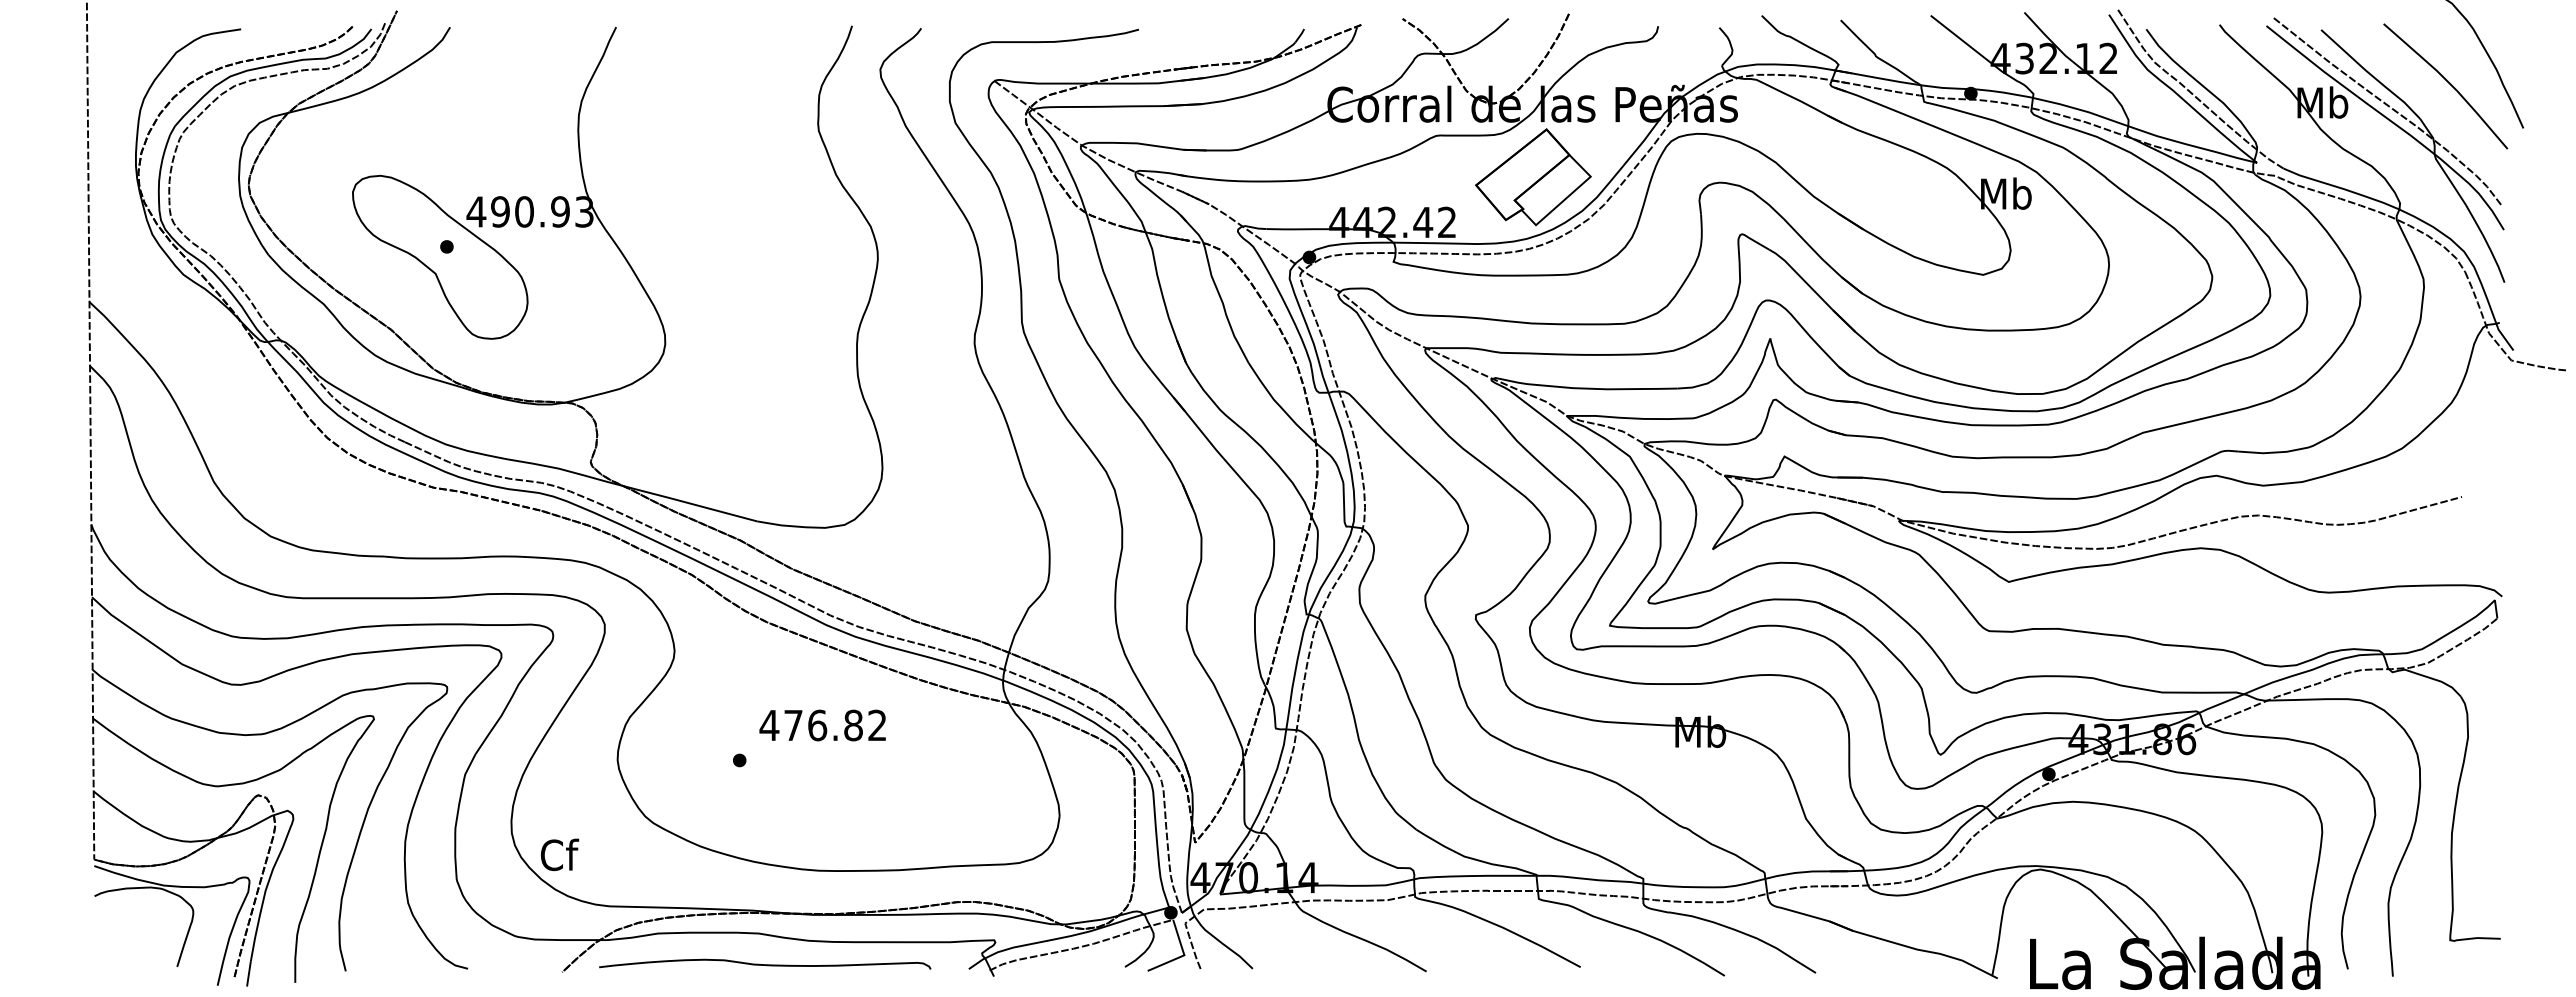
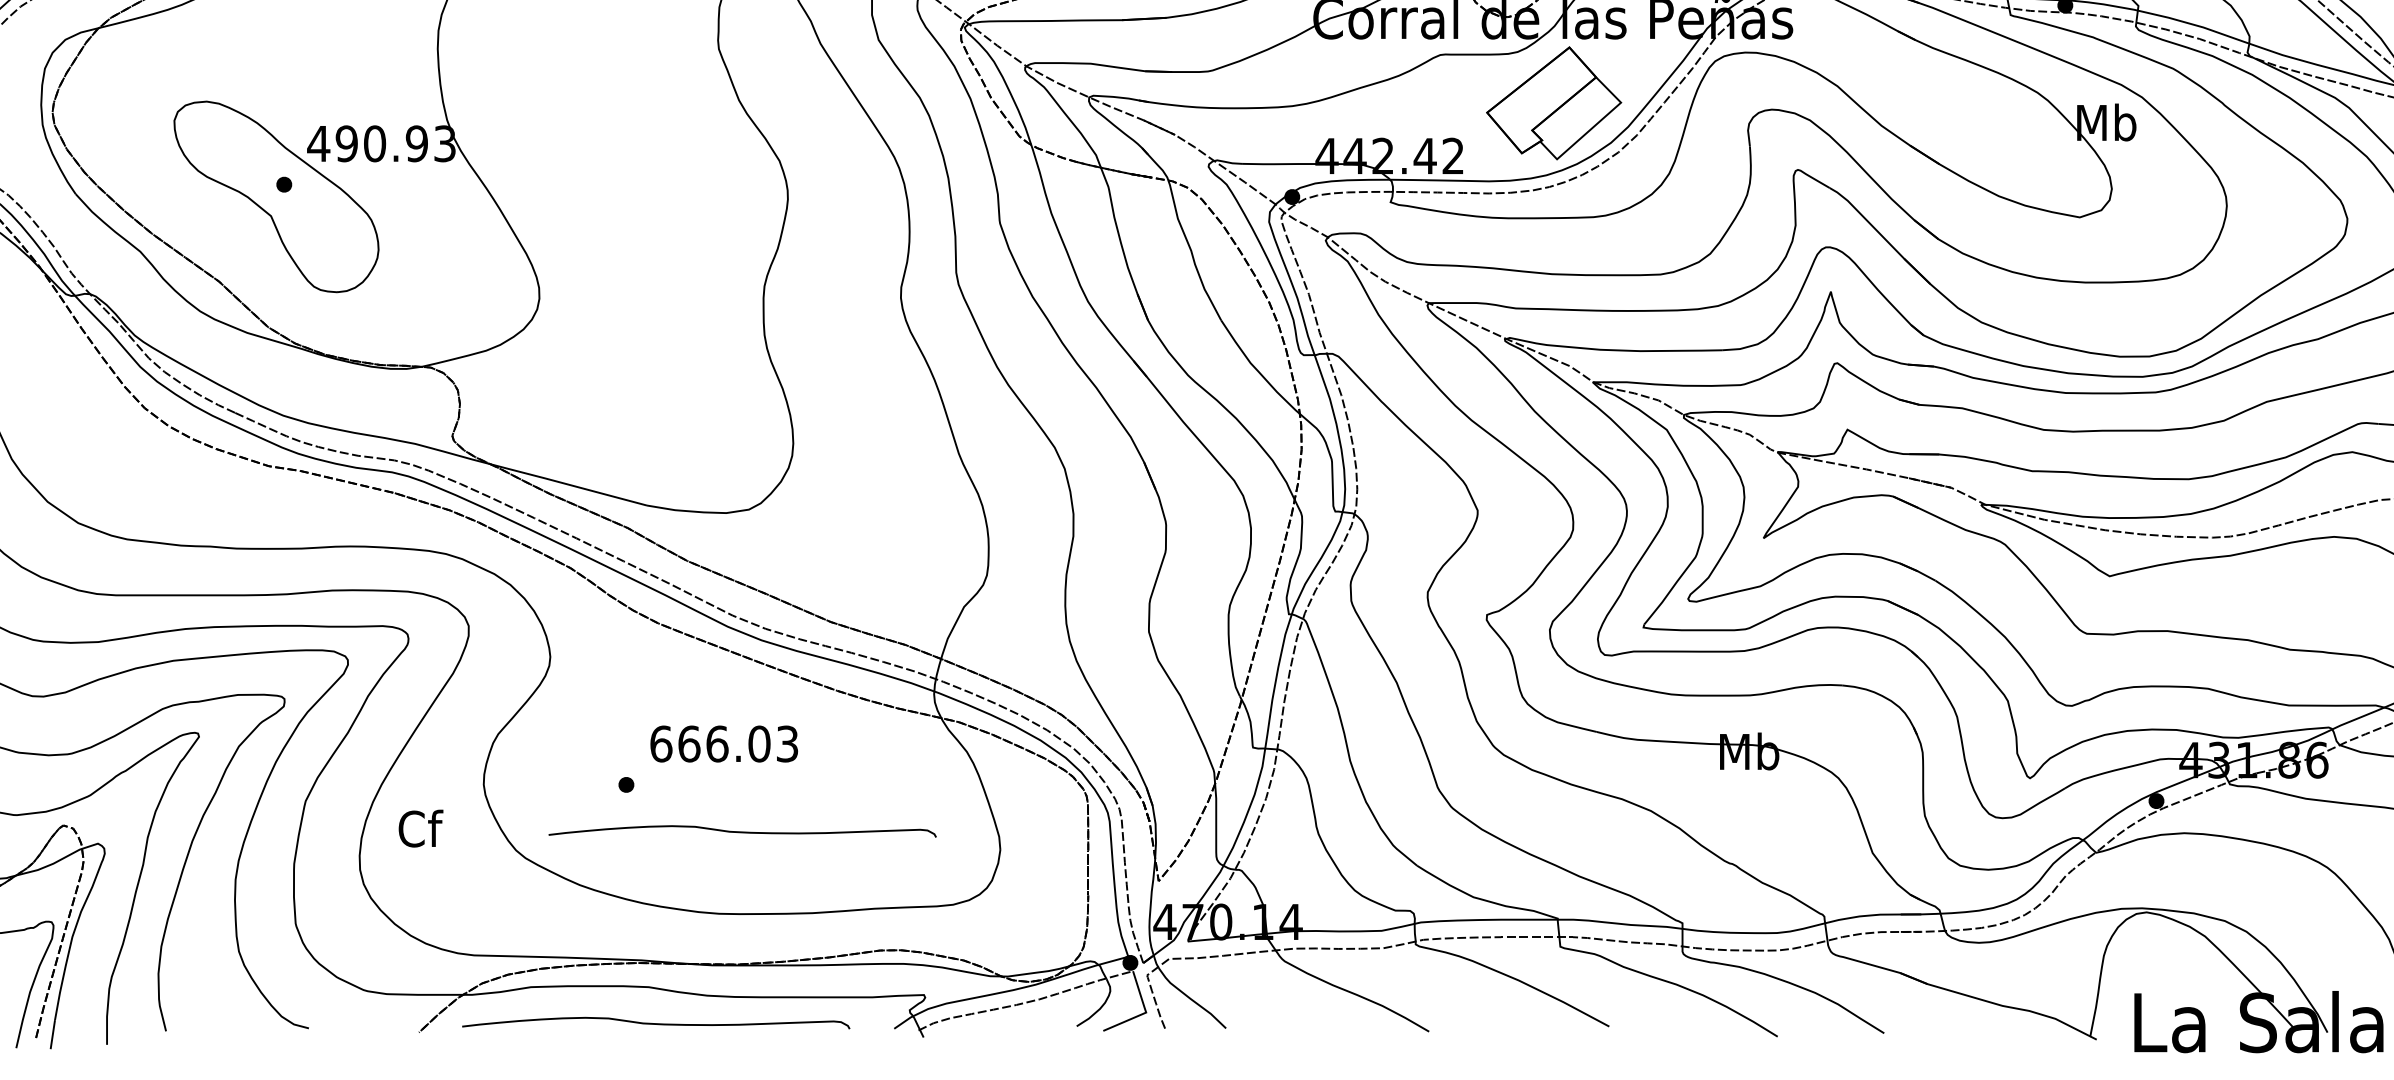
text: (822, 725) -> (723, 744), 476.82 -> 666.03
curve: (839, 800) -> (743, 831), added
text: (560, 854) -> (421, 828), moved

